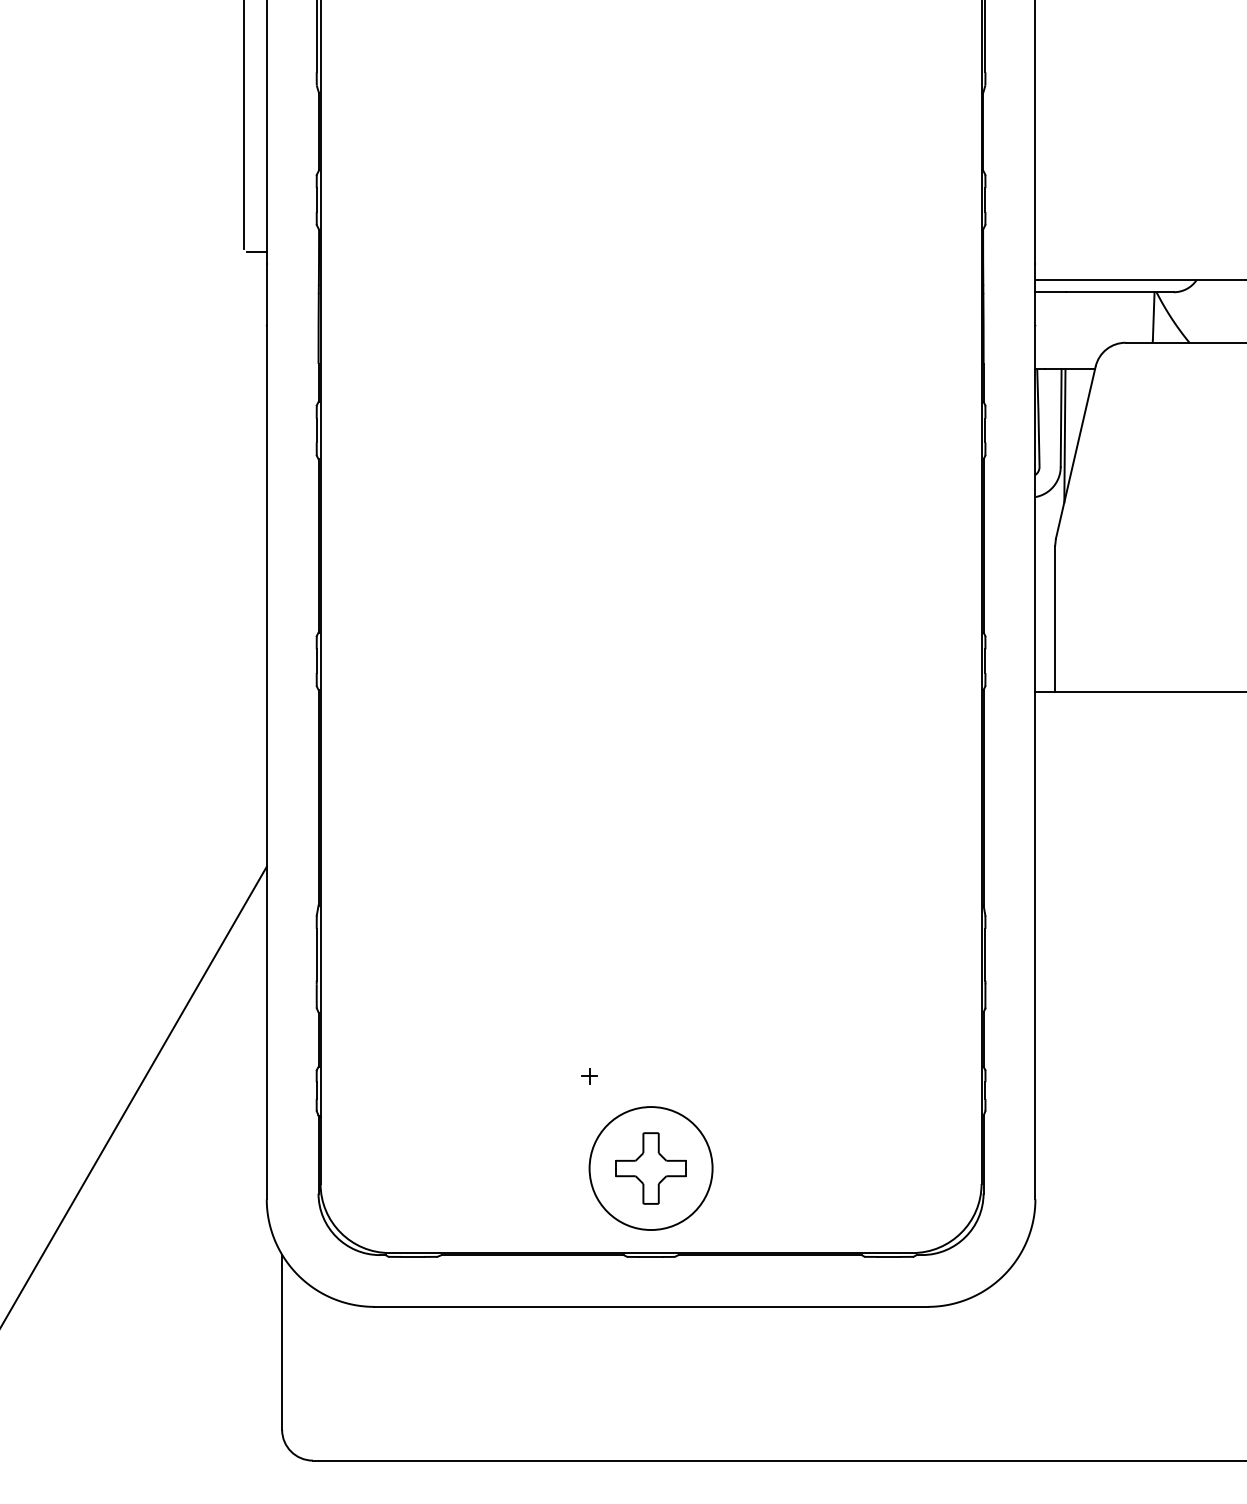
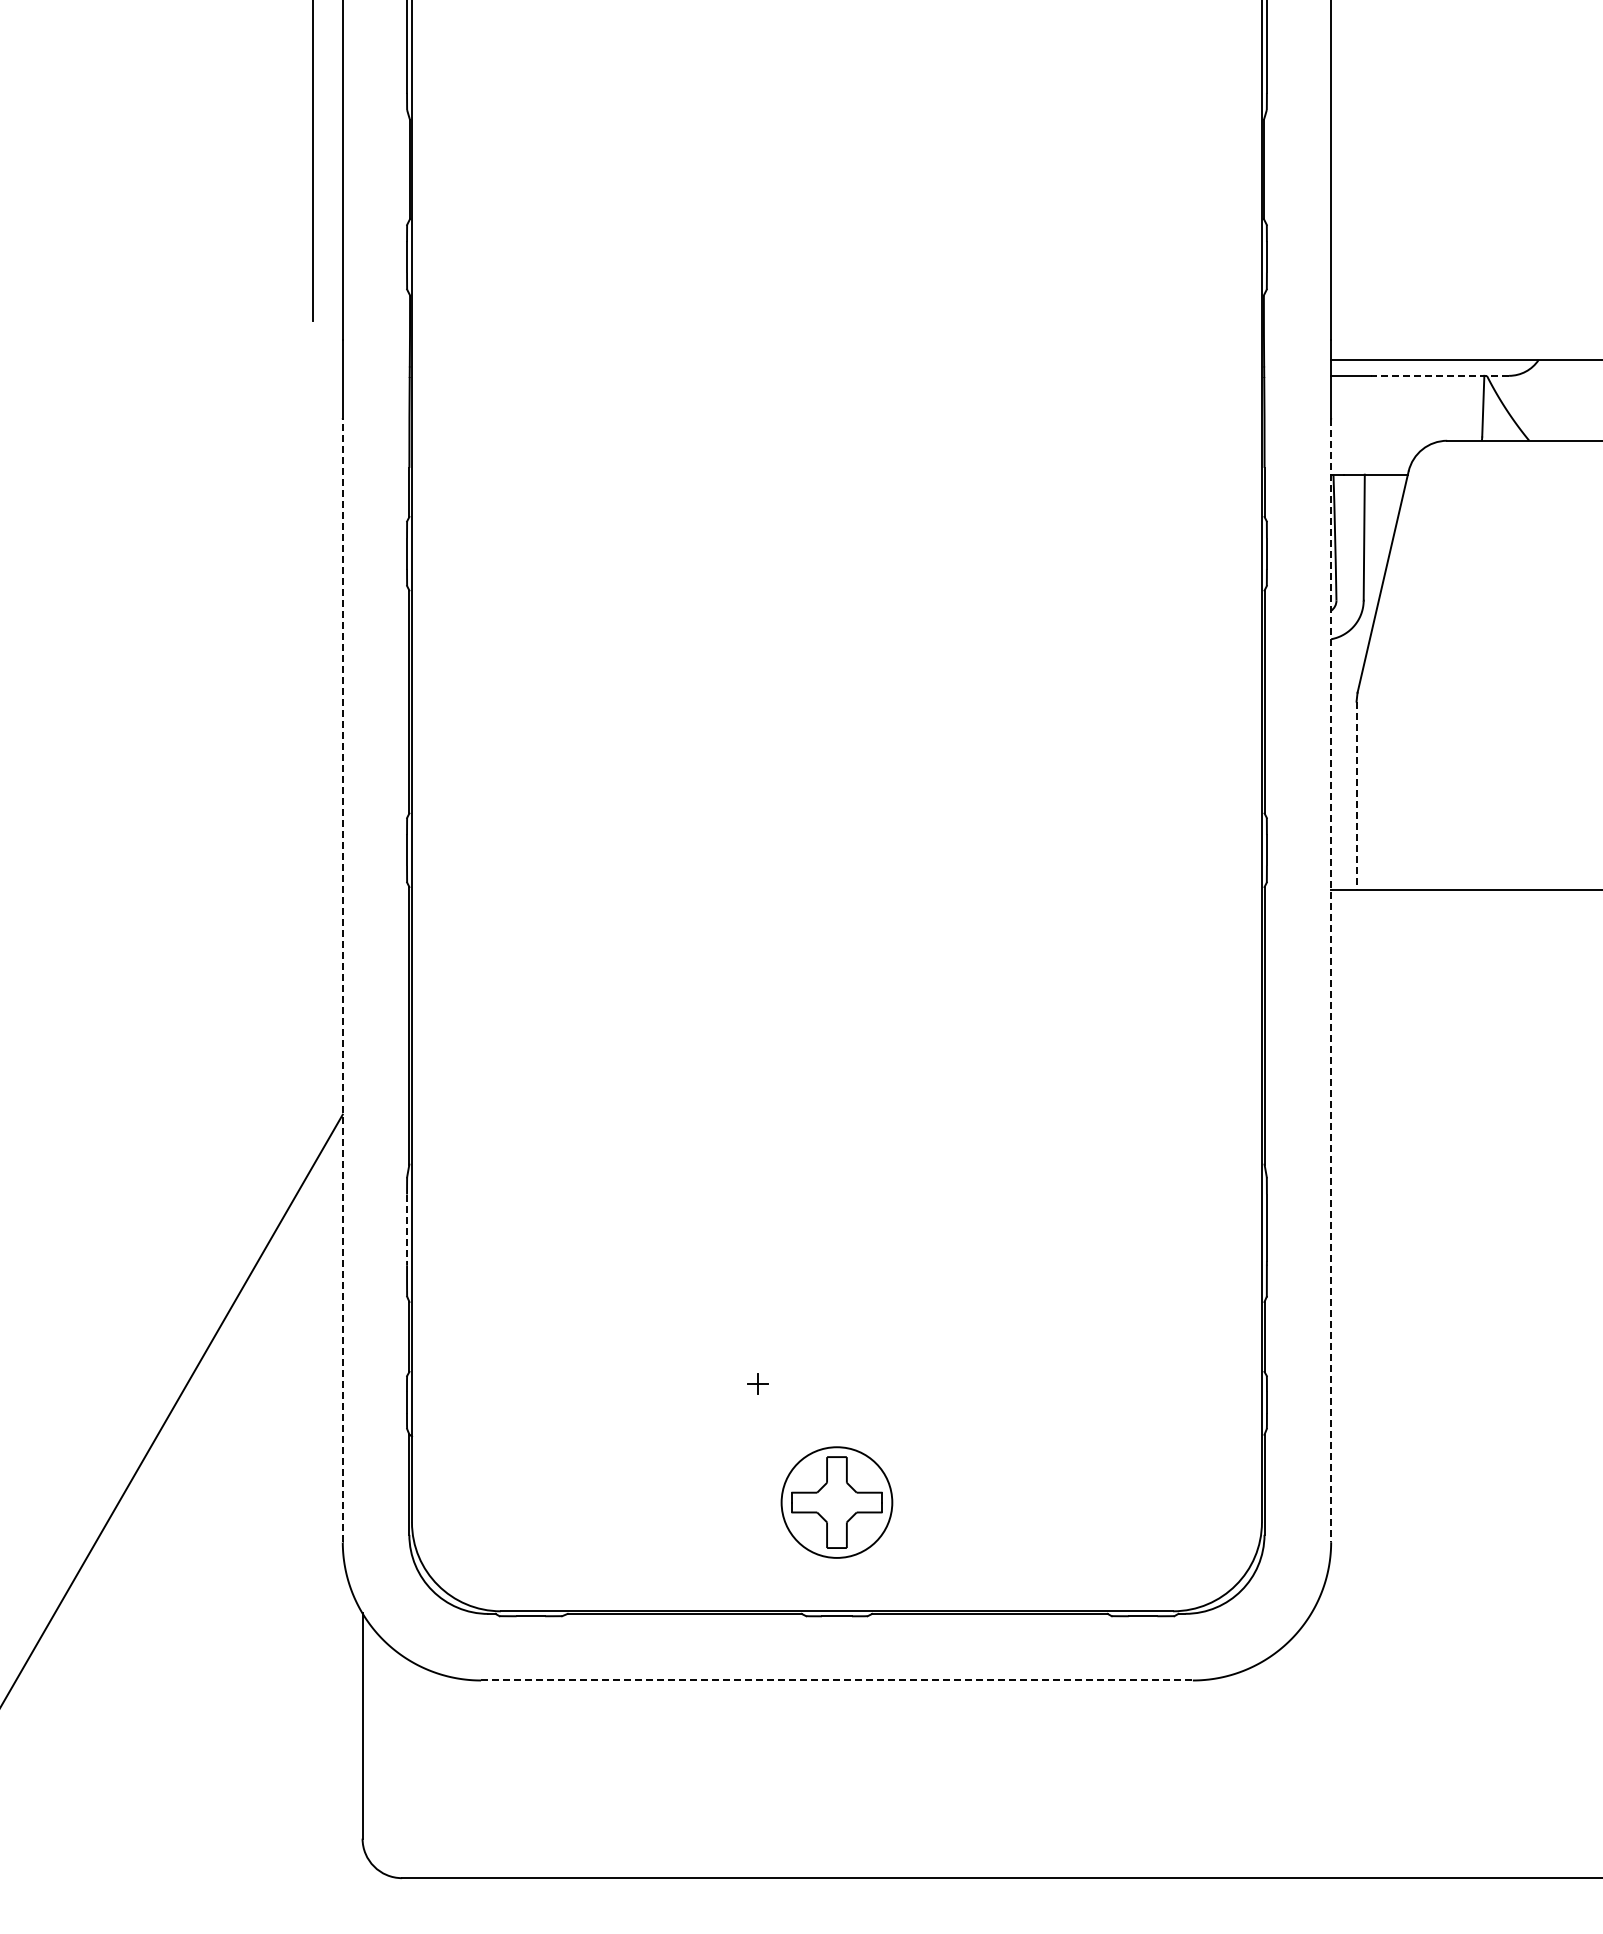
line: (256, 252) -> (329, 324), removed
line: (1119, 291) -> (1439, 375), solid -> dashed
line: (1064, 435) -> (1368, 560), removed
line: (1055, 619) -> (1356, 796), solid -> dashed
line: (266, 762) -> (342, 980), solid -> dashed
line: (1035, 763) -> (1331, 981), solid -> dashed
line: (317, 955) -> (407, 1228), solid -> dashed
circle: (650, 1168) -> (836, 1502), size x0.7
line: (651, 1306) -> (837, 1680), solid -> dashed

